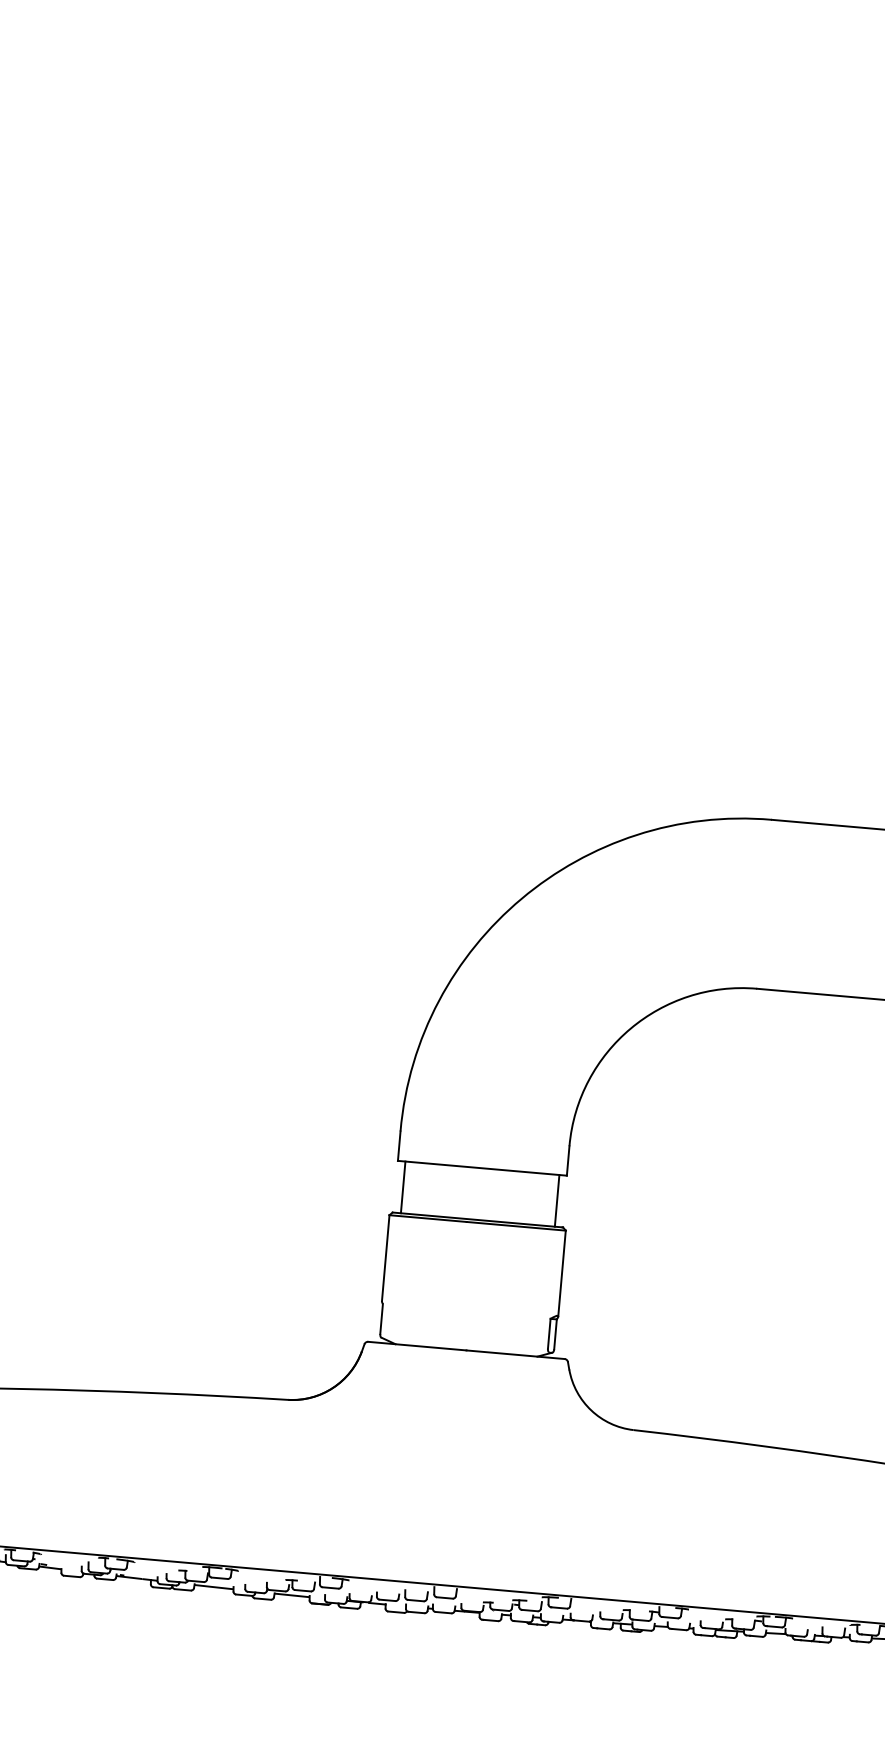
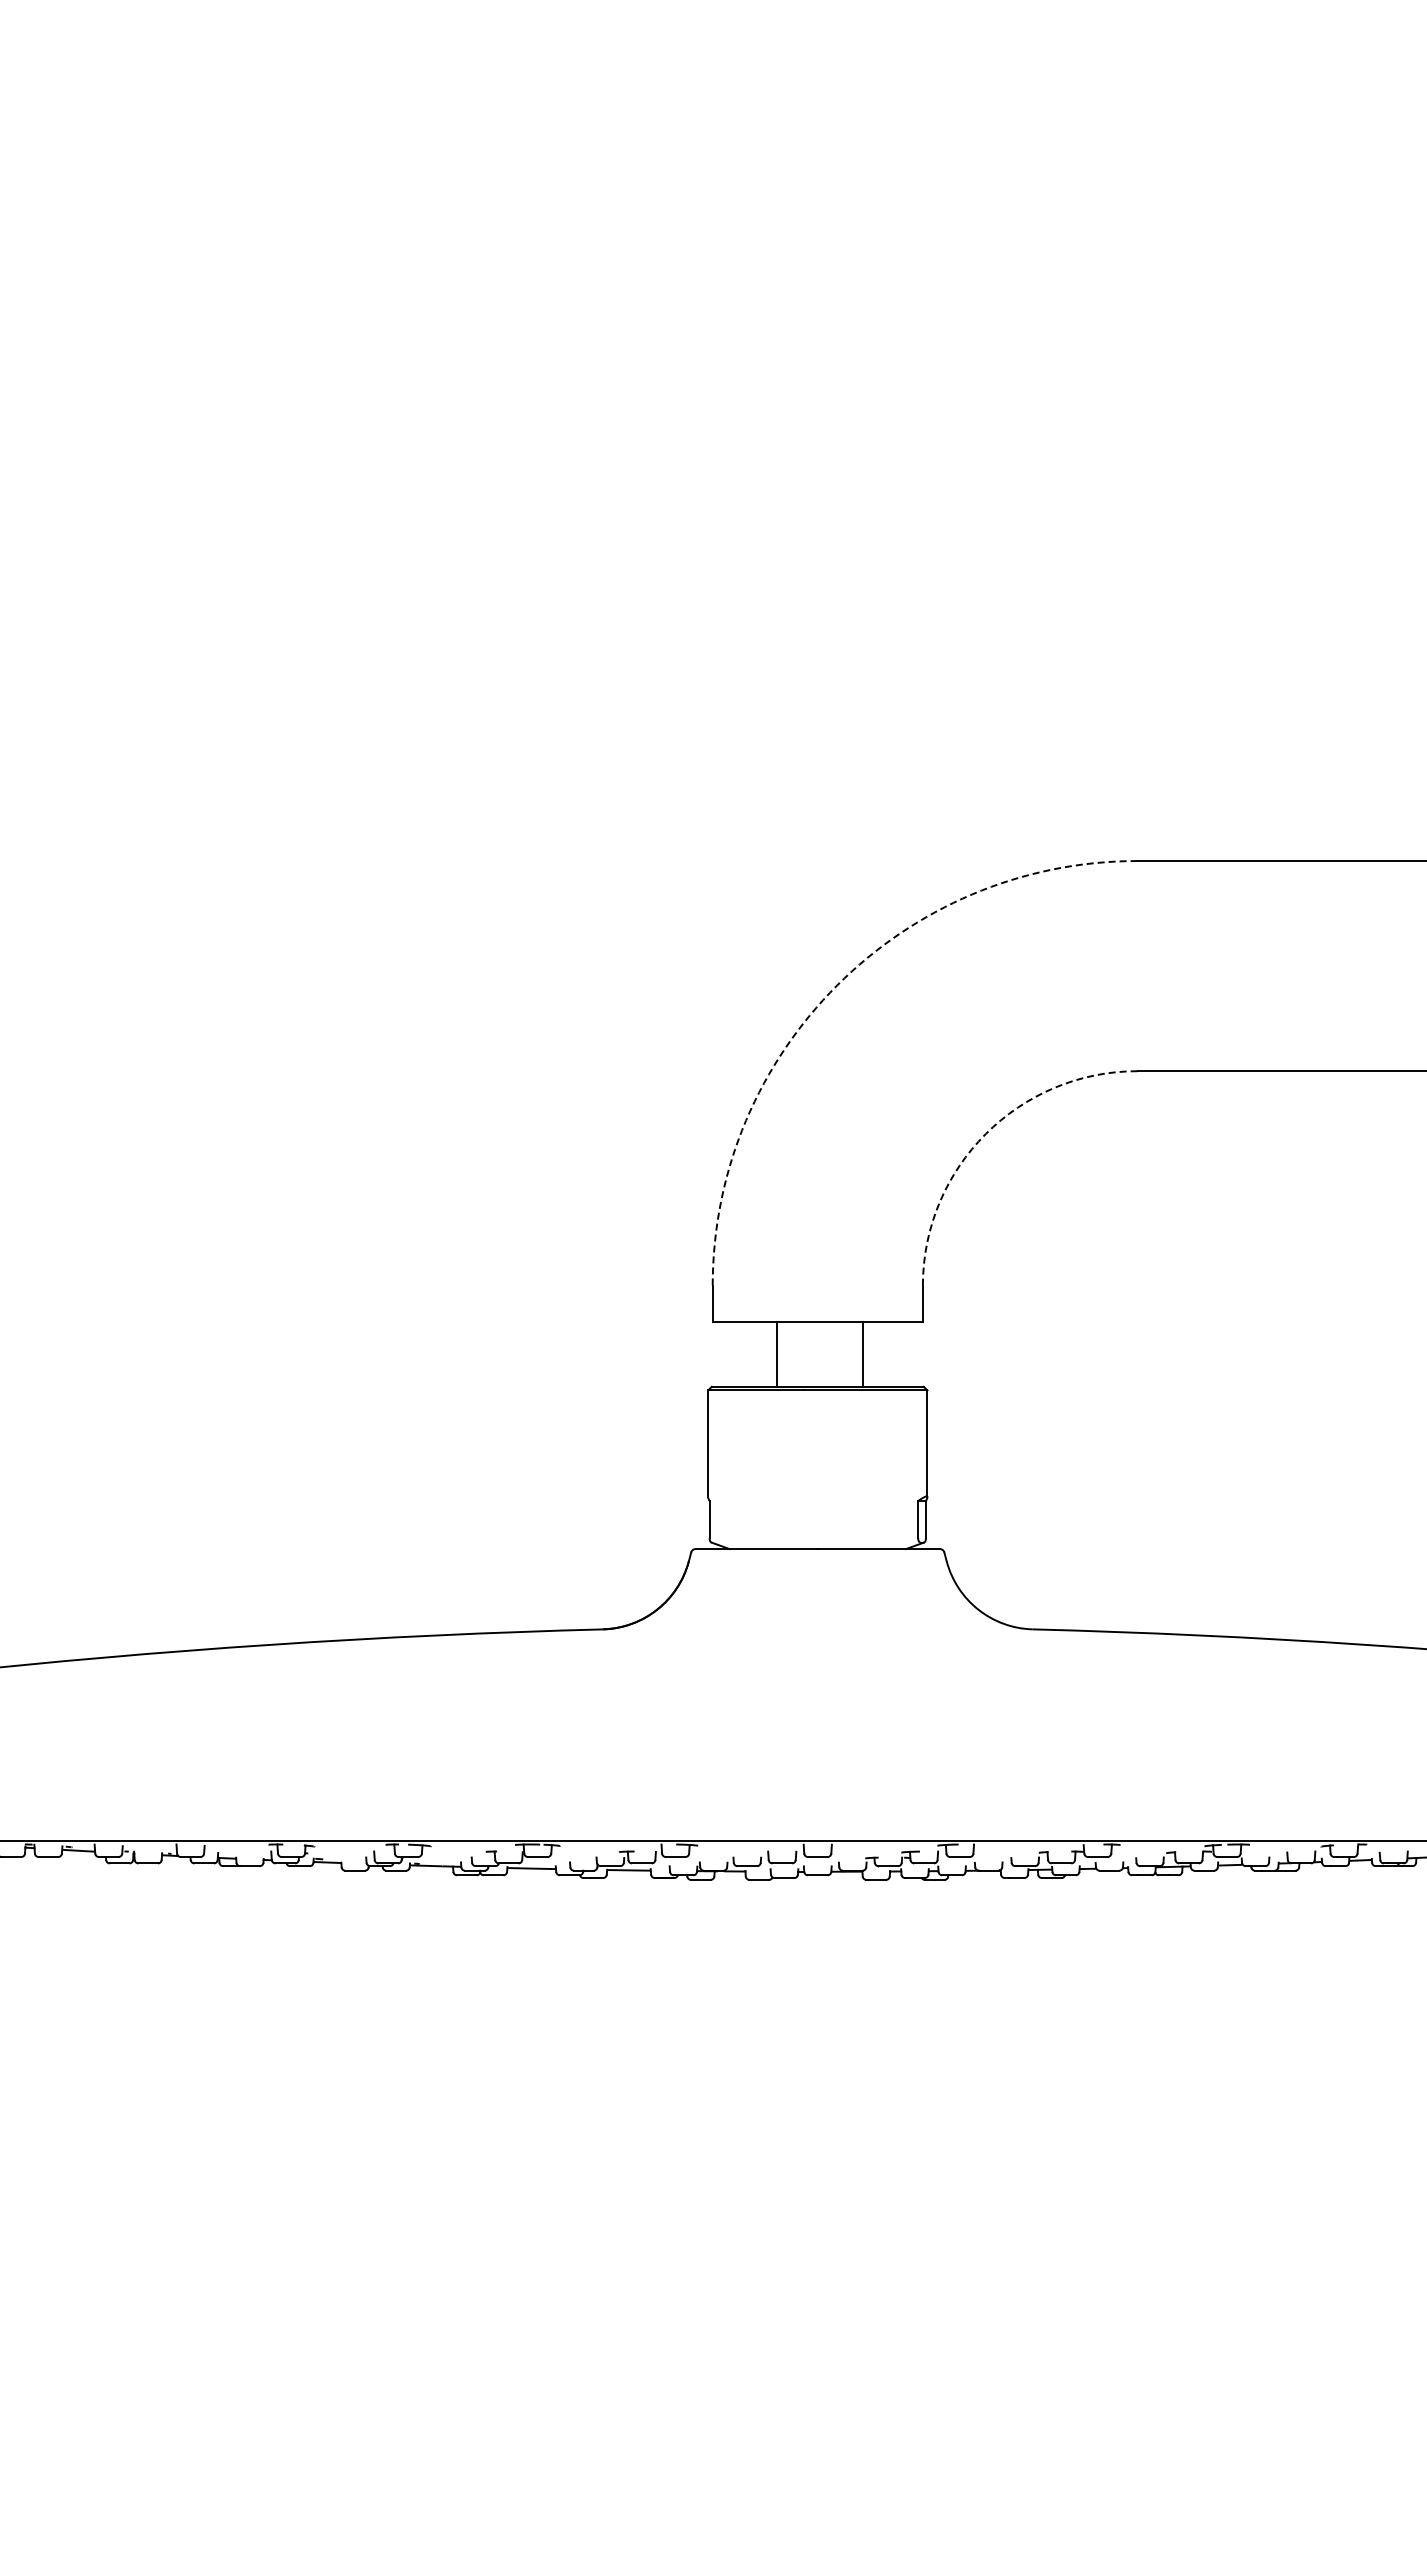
arc: (521, 898) -> (837, 985), solid -> dashed
arc: (630, 1028) -> (985, 1134), solid -> dashed
line: (403, 1187) -> (777, 1354), moved
line: (557, 1200) -> (862, 1354), moved

